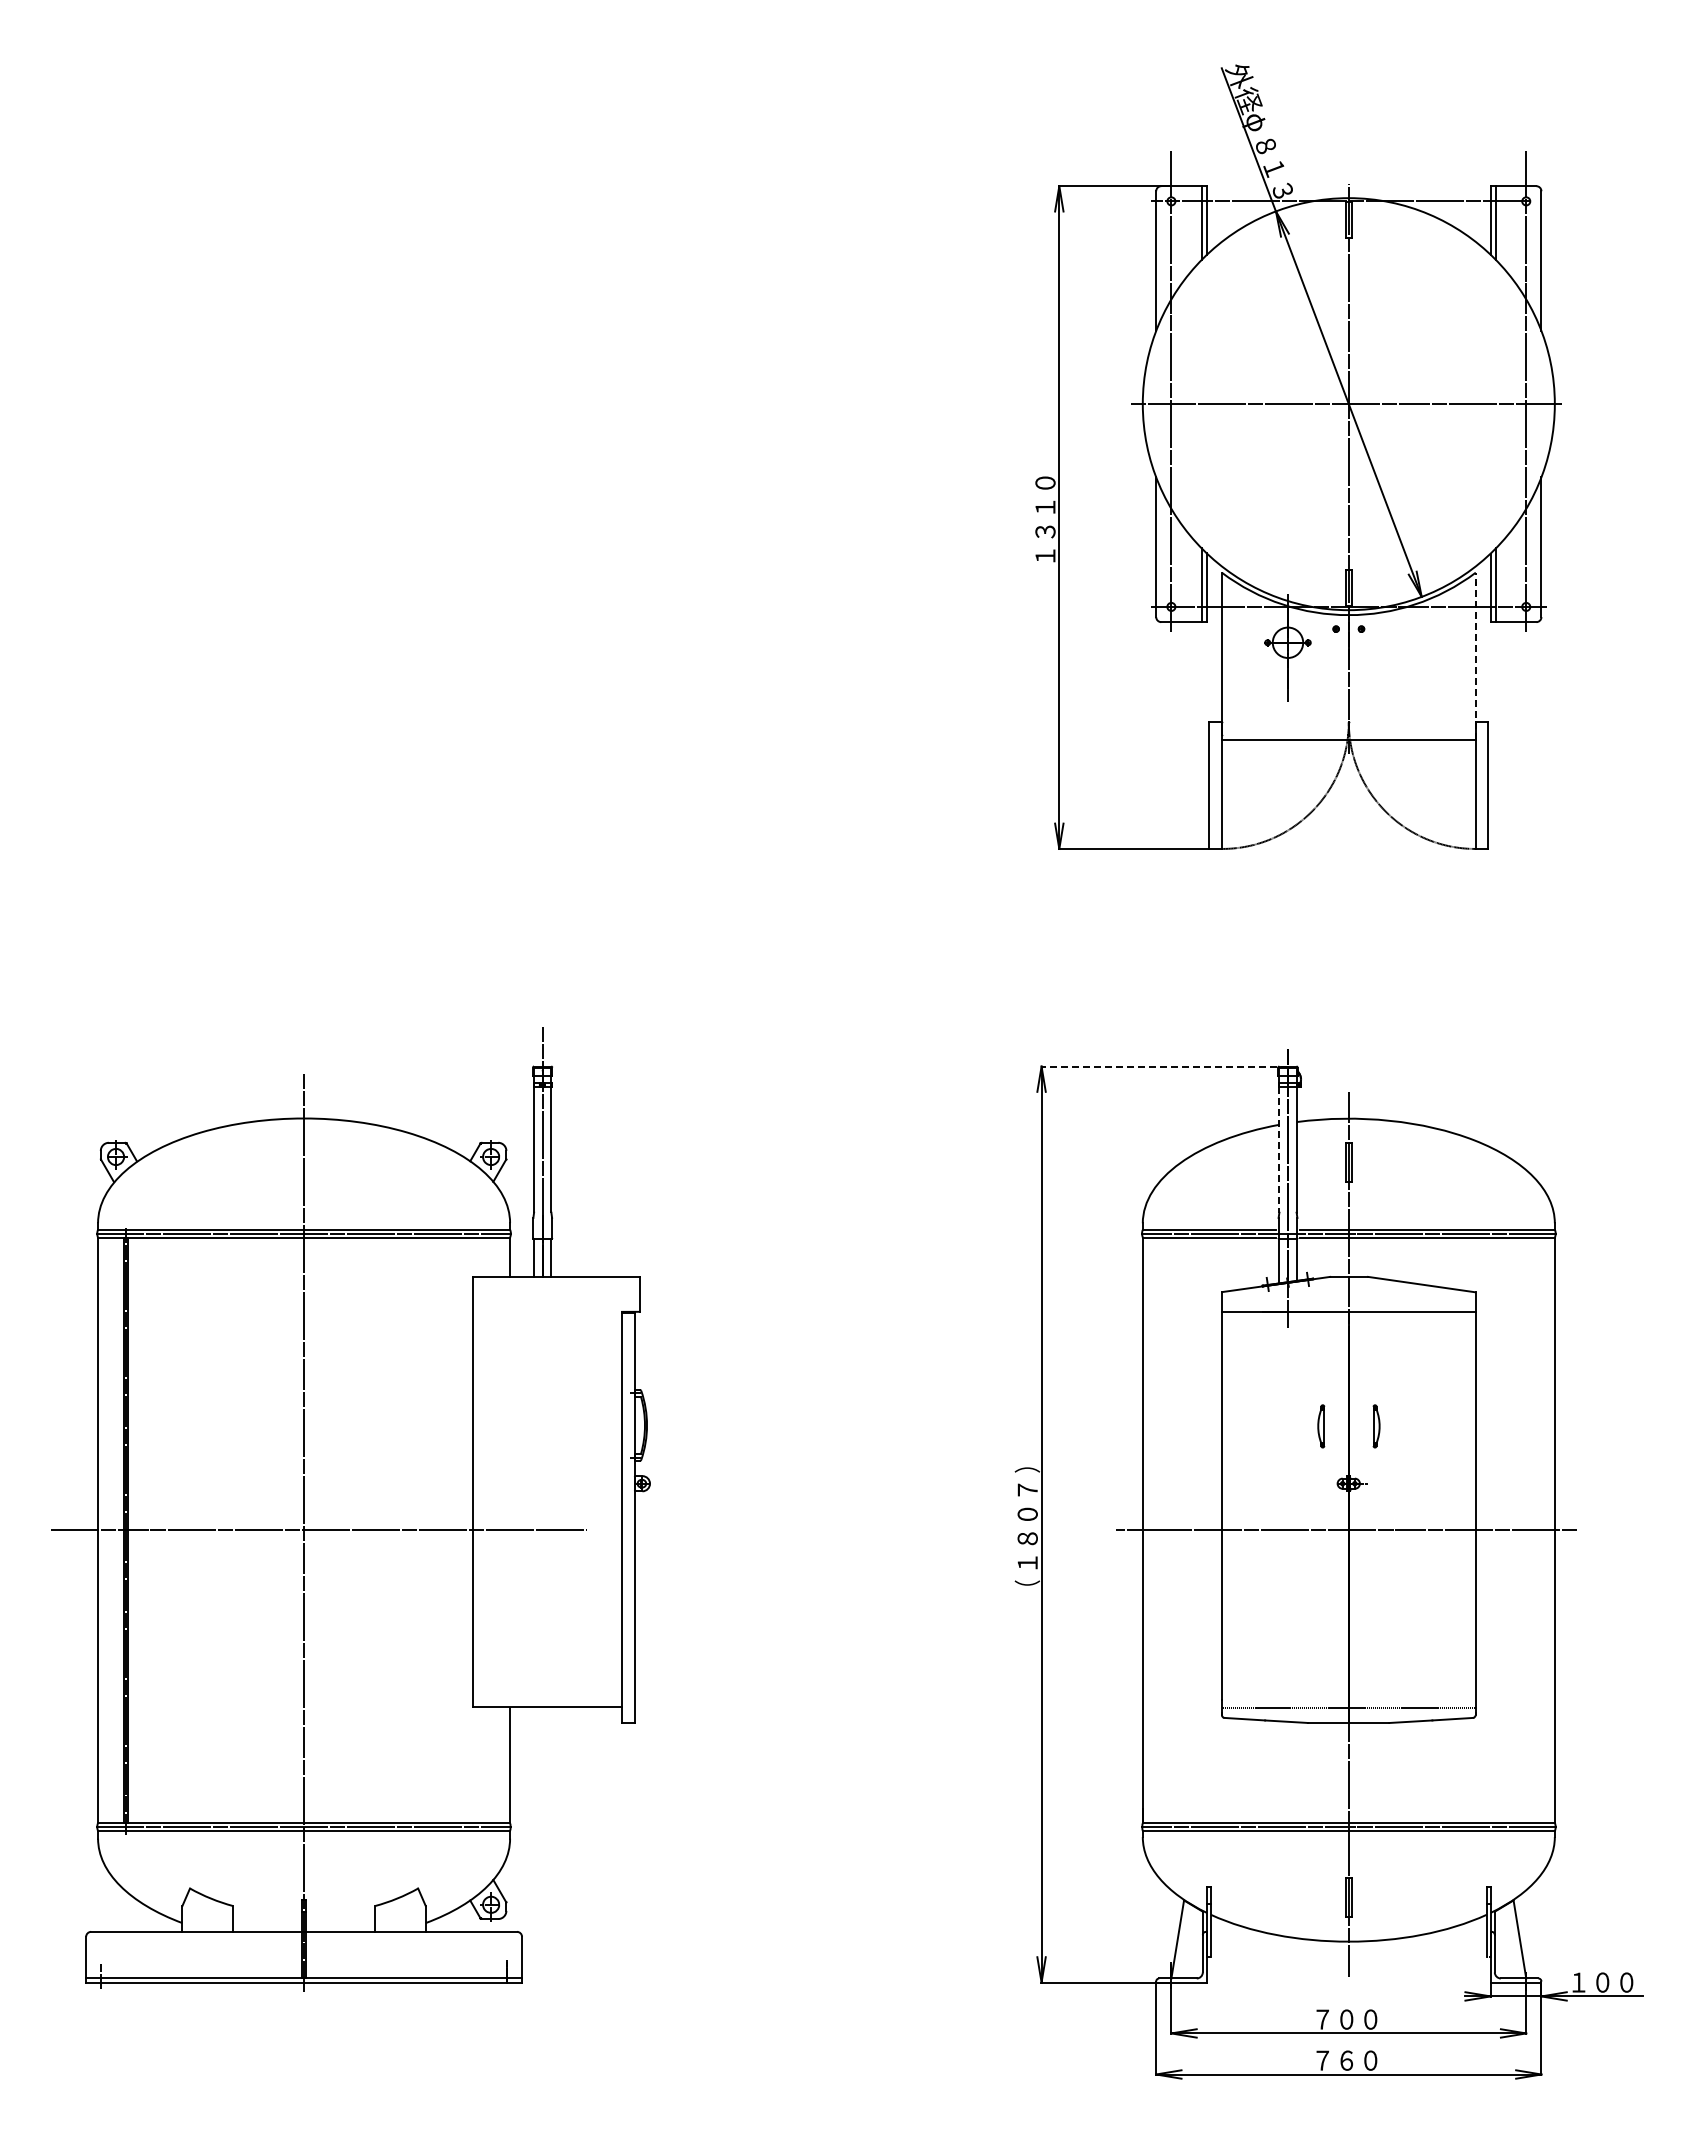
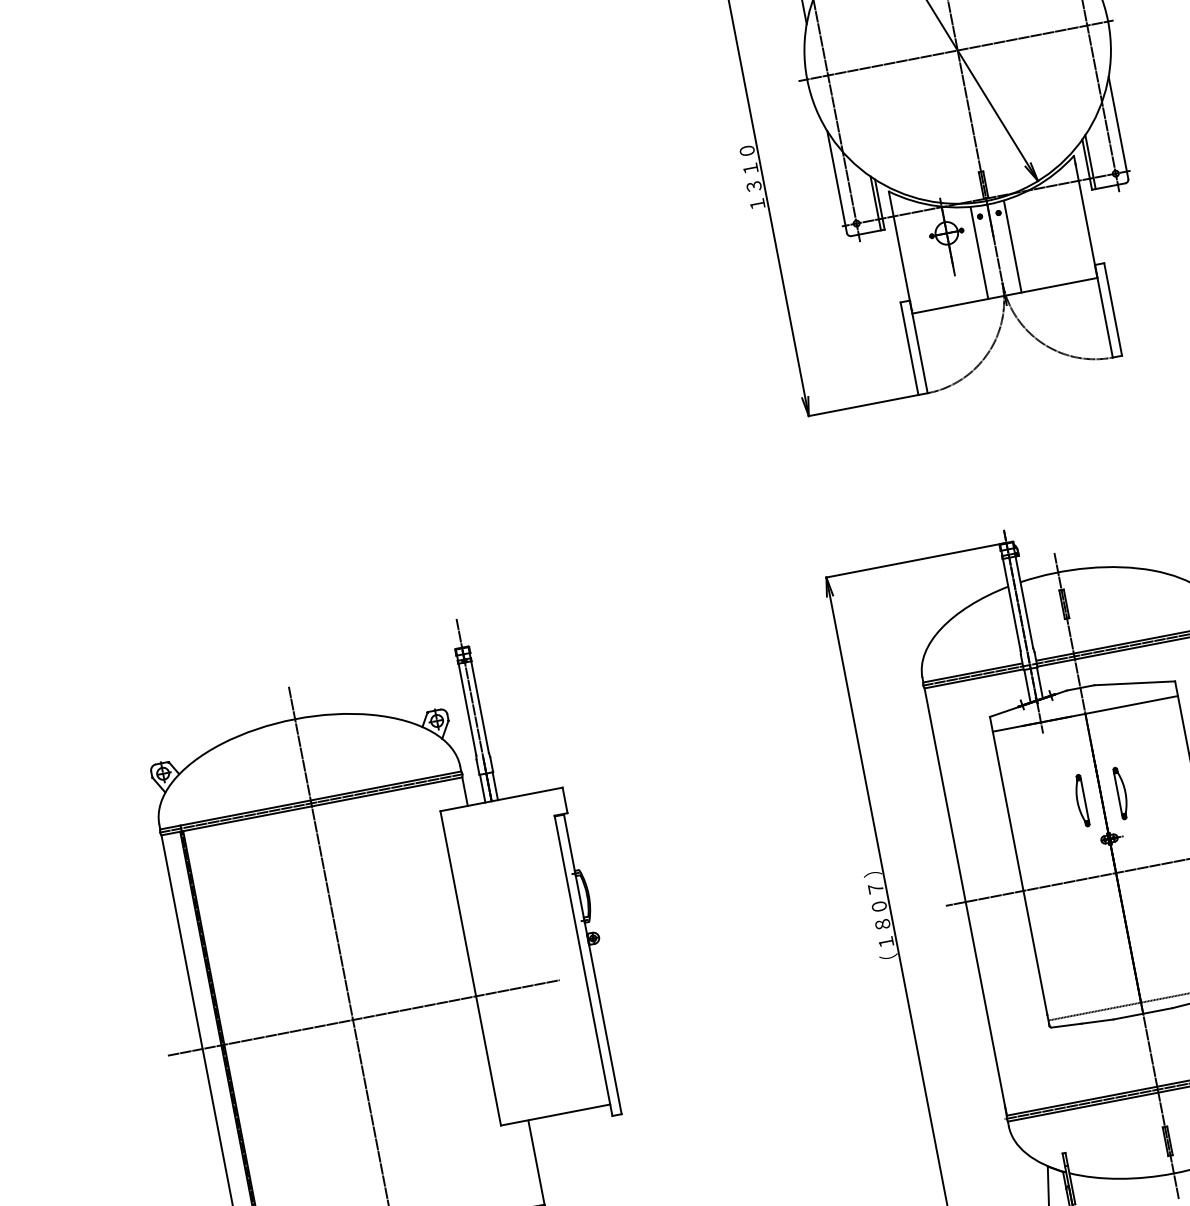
line: (1475, 656) -> (1085, 217), dashed -> solid
line: (1326, 676) -> (979, 252), added
line: (1371, 676) -> (1012, 246), added
line: (1164, 1066) -> (916, 560), dashed -> solid
line: (1279, 1149) -> (1011, 604), dashed -> solid
part: (1321, 1426) -> (1081, 801), size x1.67
part: (1376, 1426) -> (1121, 793), size x1.67

